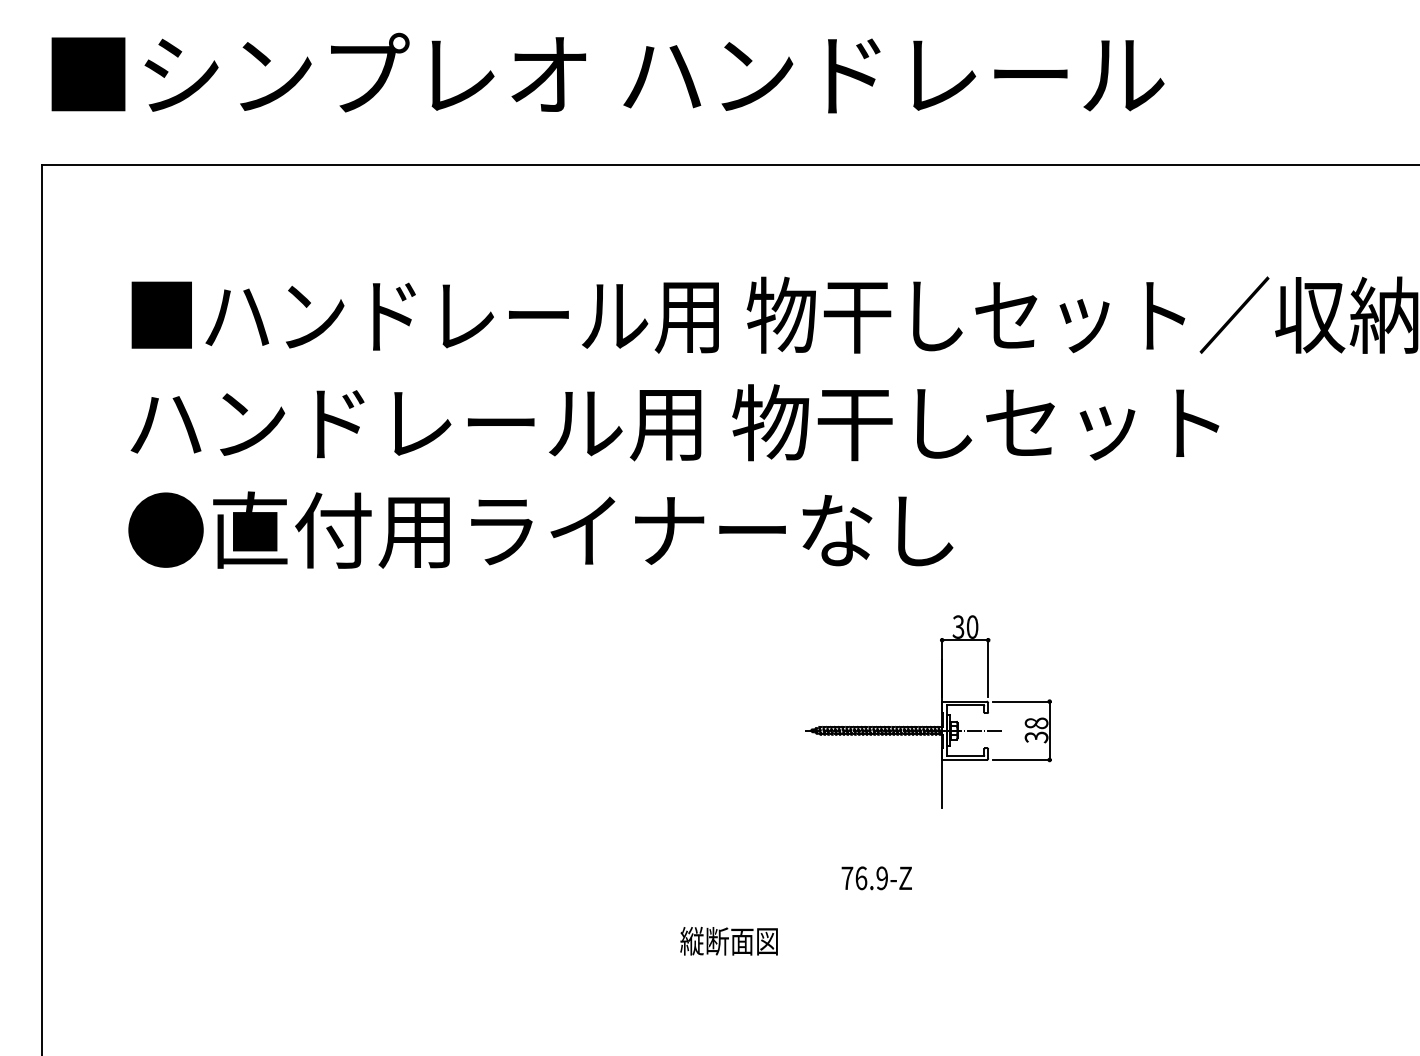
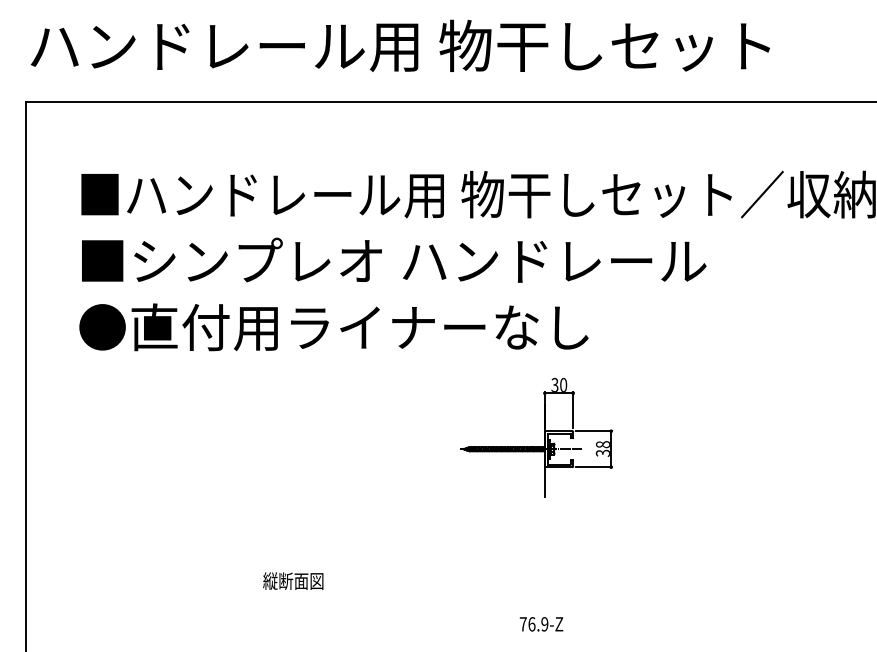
text: (648, 73) -> (400, 45), ■シンプレオ ハンドレール -> ハンドレール用 物干しセット
text: (674, 421) -> (416, 260), ハンドレール用 物干しセット -> ■シンプレオ ハンドレール
part: (941, 711) -> (544, 437), moved
text: (876, 878) -> (541, 624), moved
text: (729, 940) -> (293, 580), moved

